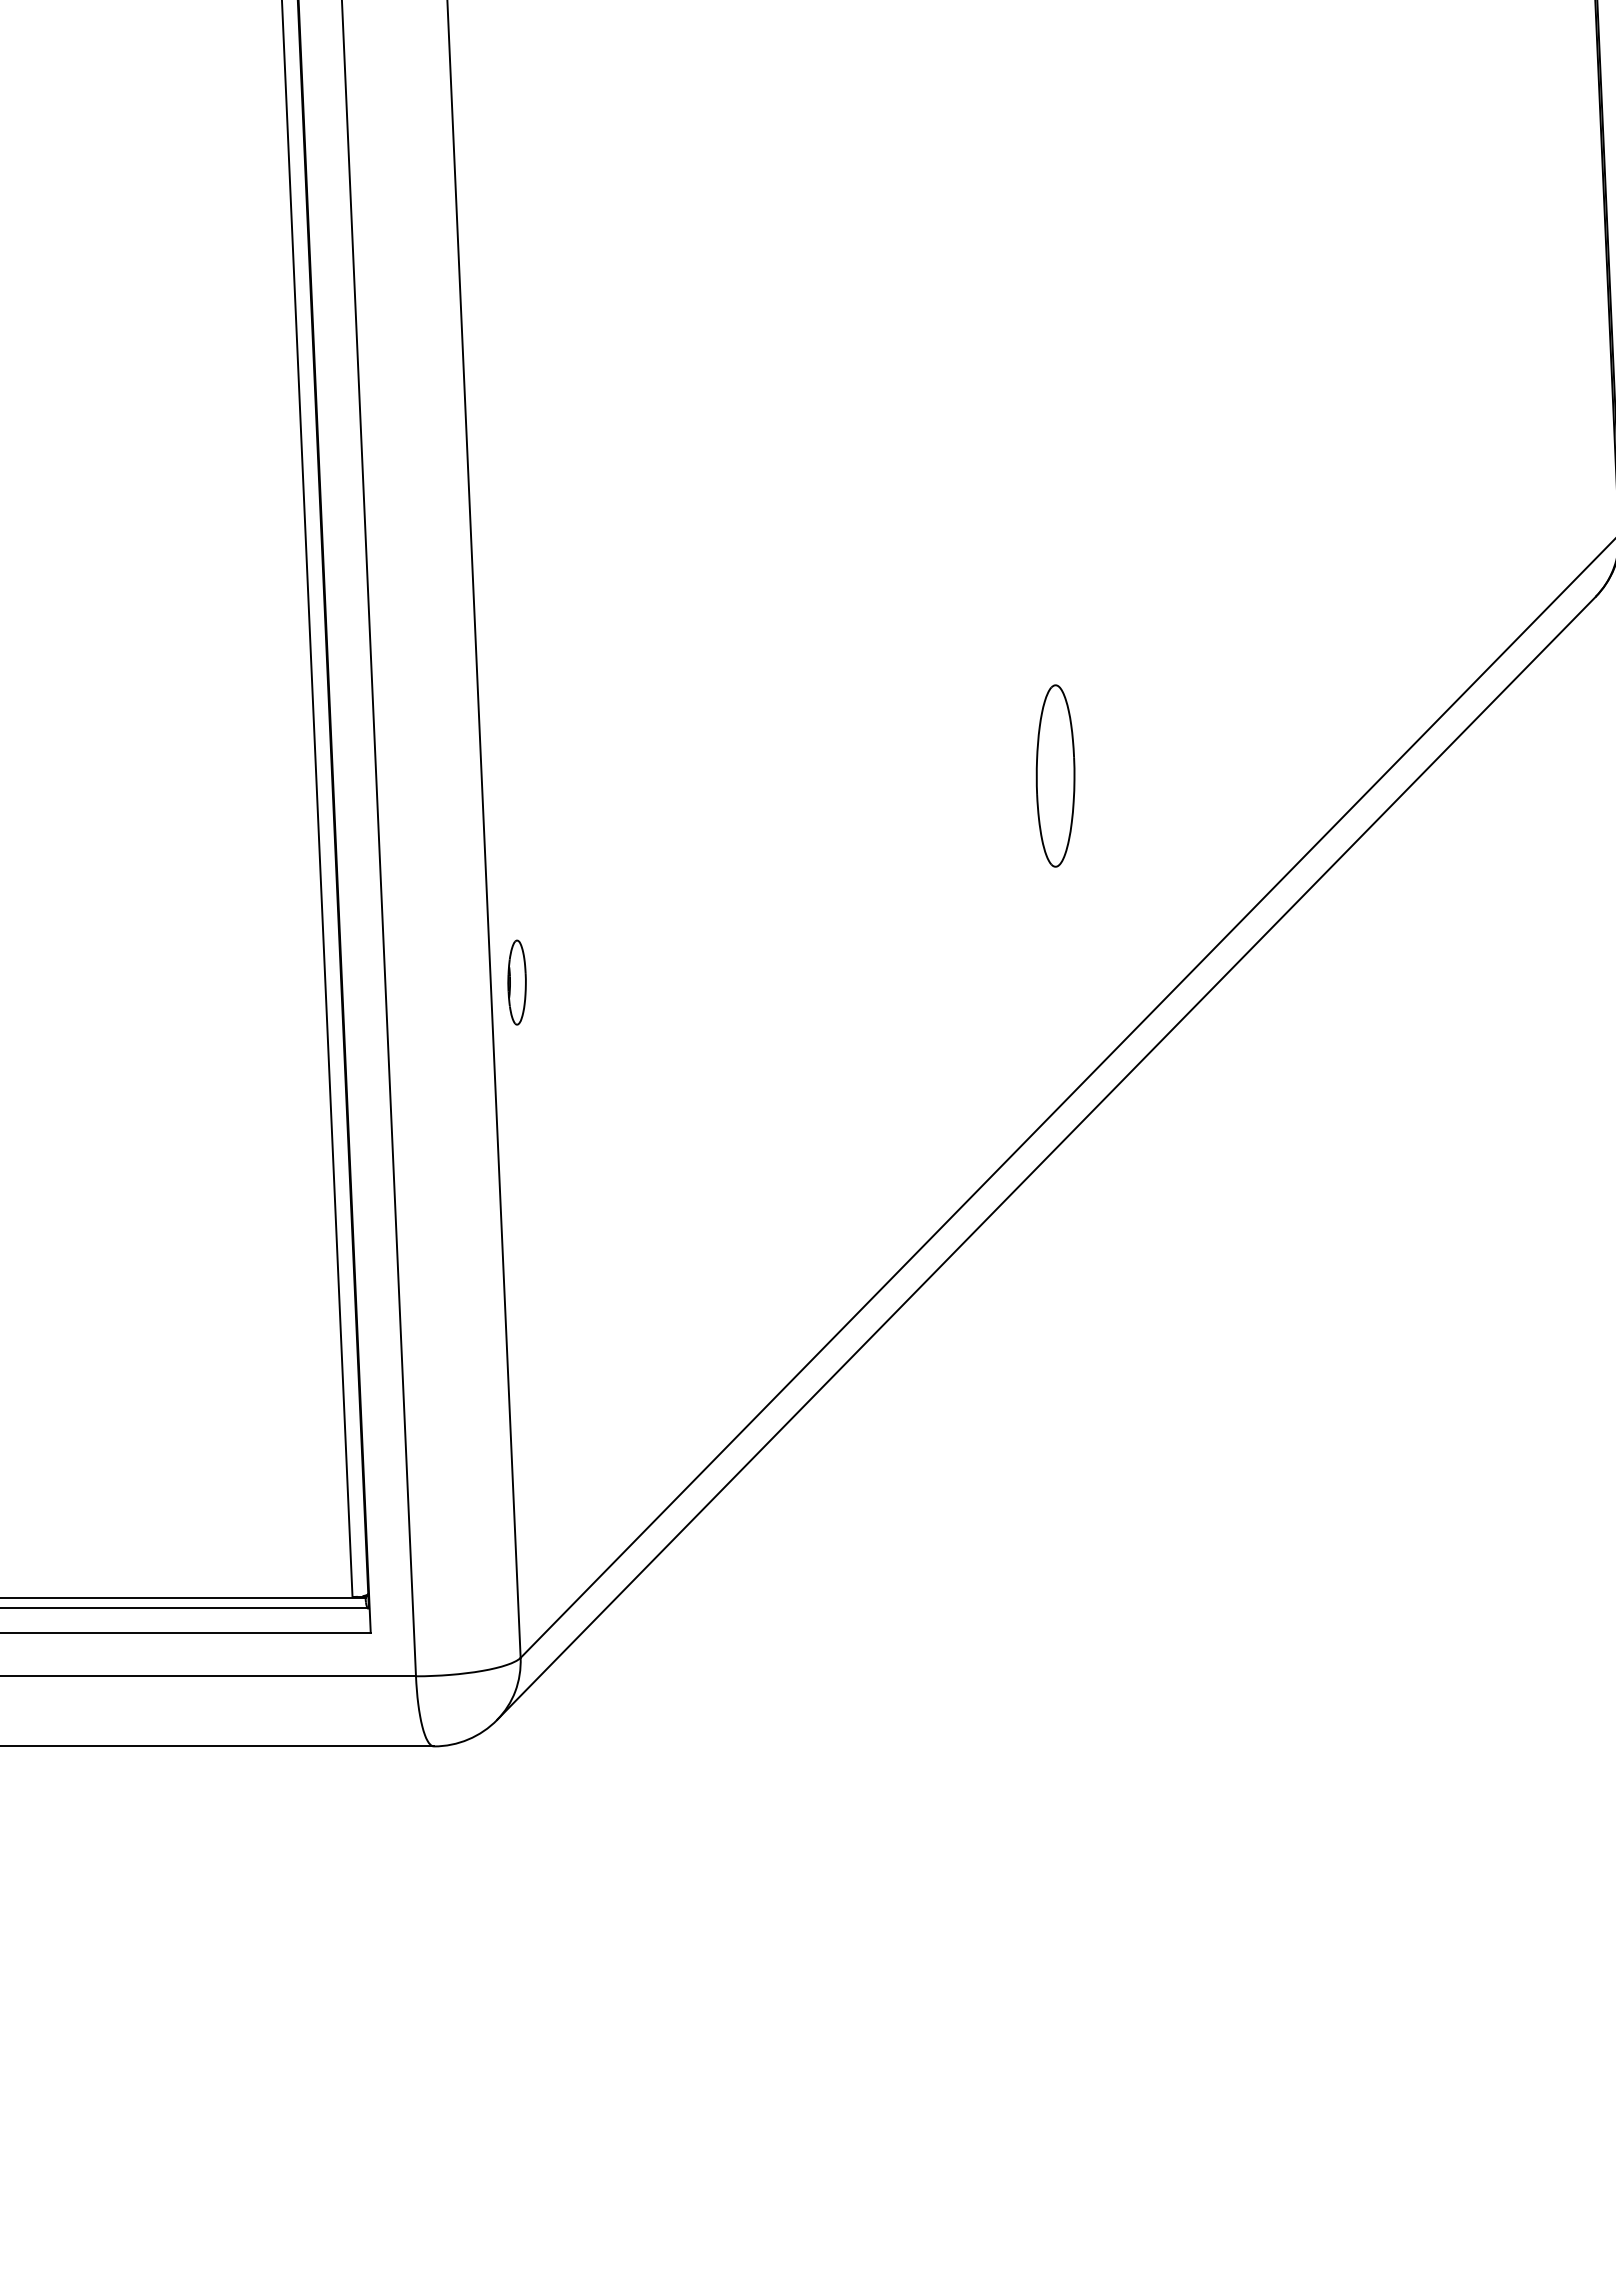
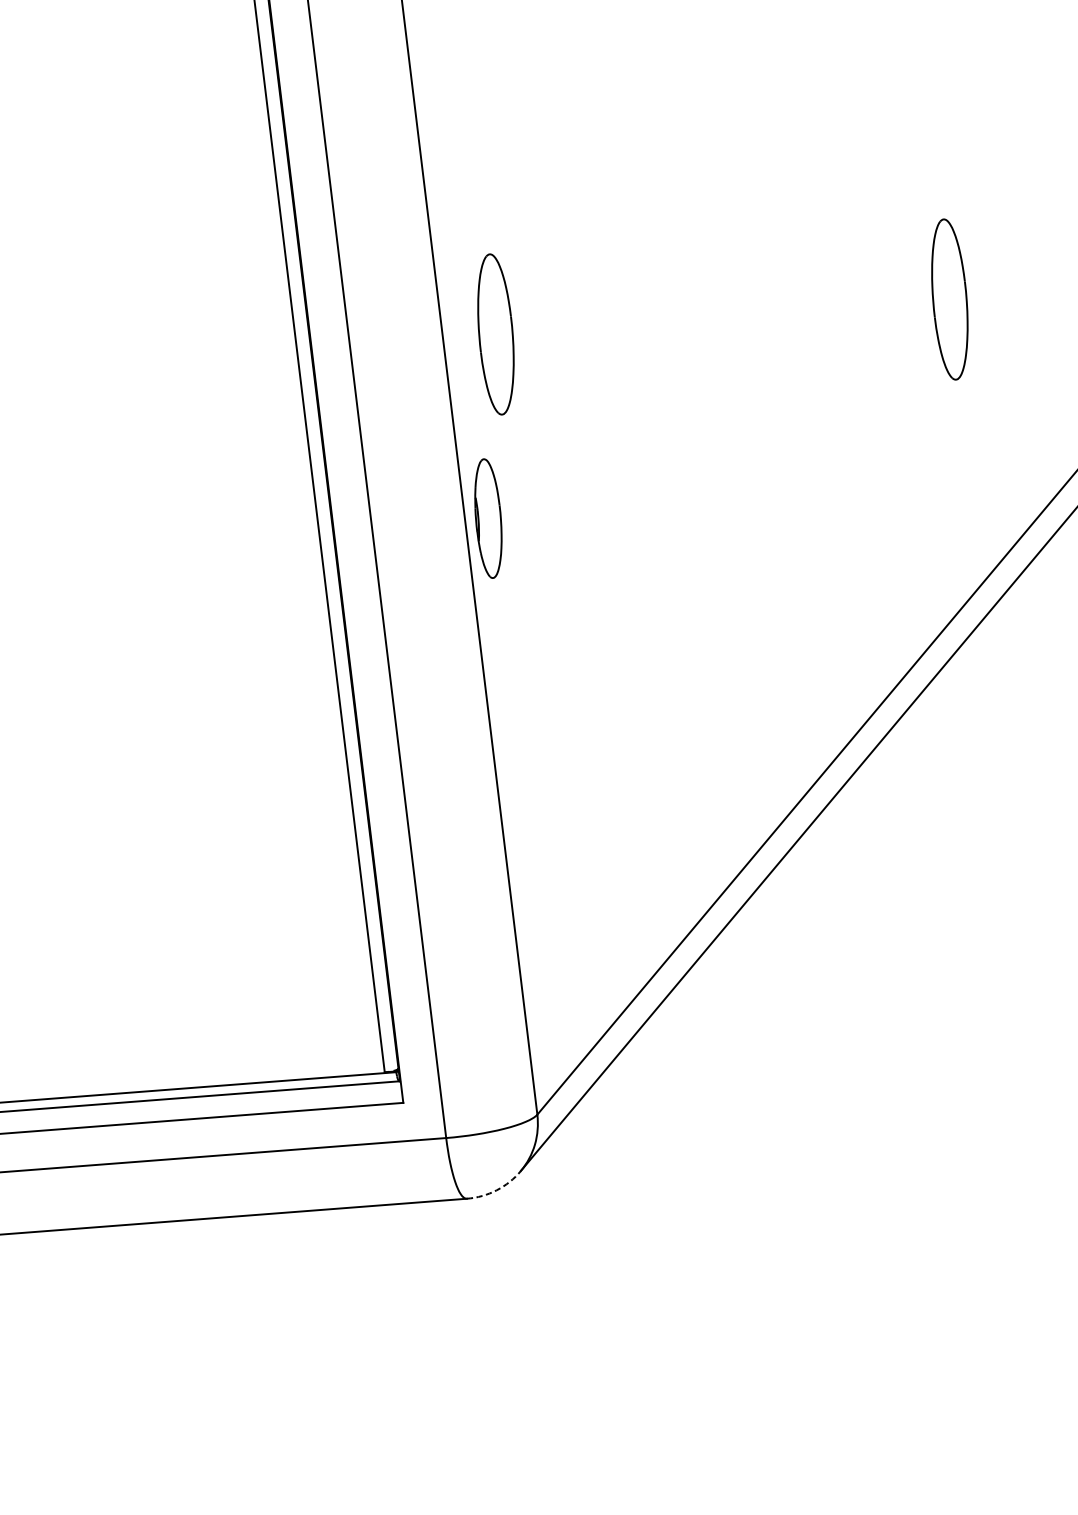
part: (541, 775) -> (495, 334), added
part: (516, 982) -> (487, 518), size x1.6
arc: (468, 1739) -> (496, 1190), solid -> dashed

